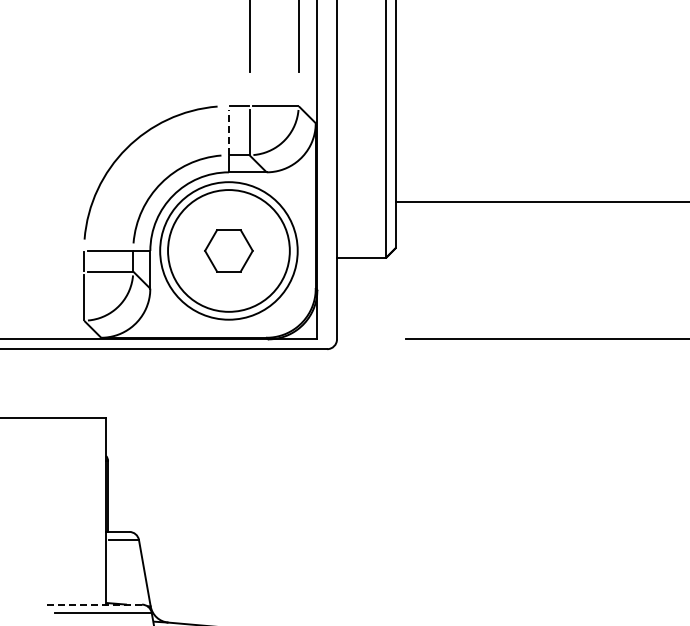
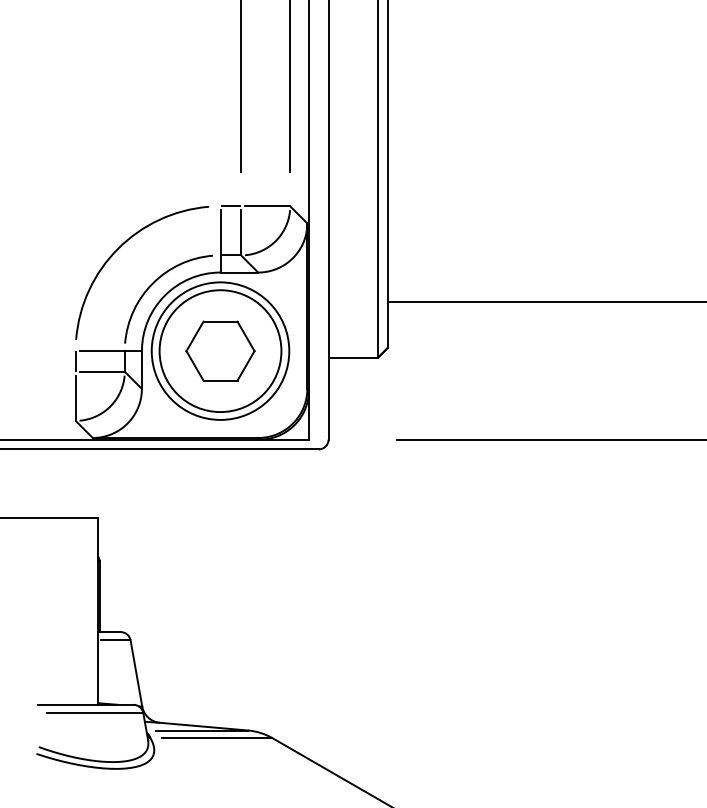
line: (228, 132) -> (220, 232), dashed -> solid
part: (228, 250) -> (220, 350), size x1.43
line: (93, 604) -> (85, 704), dashed -> solid

